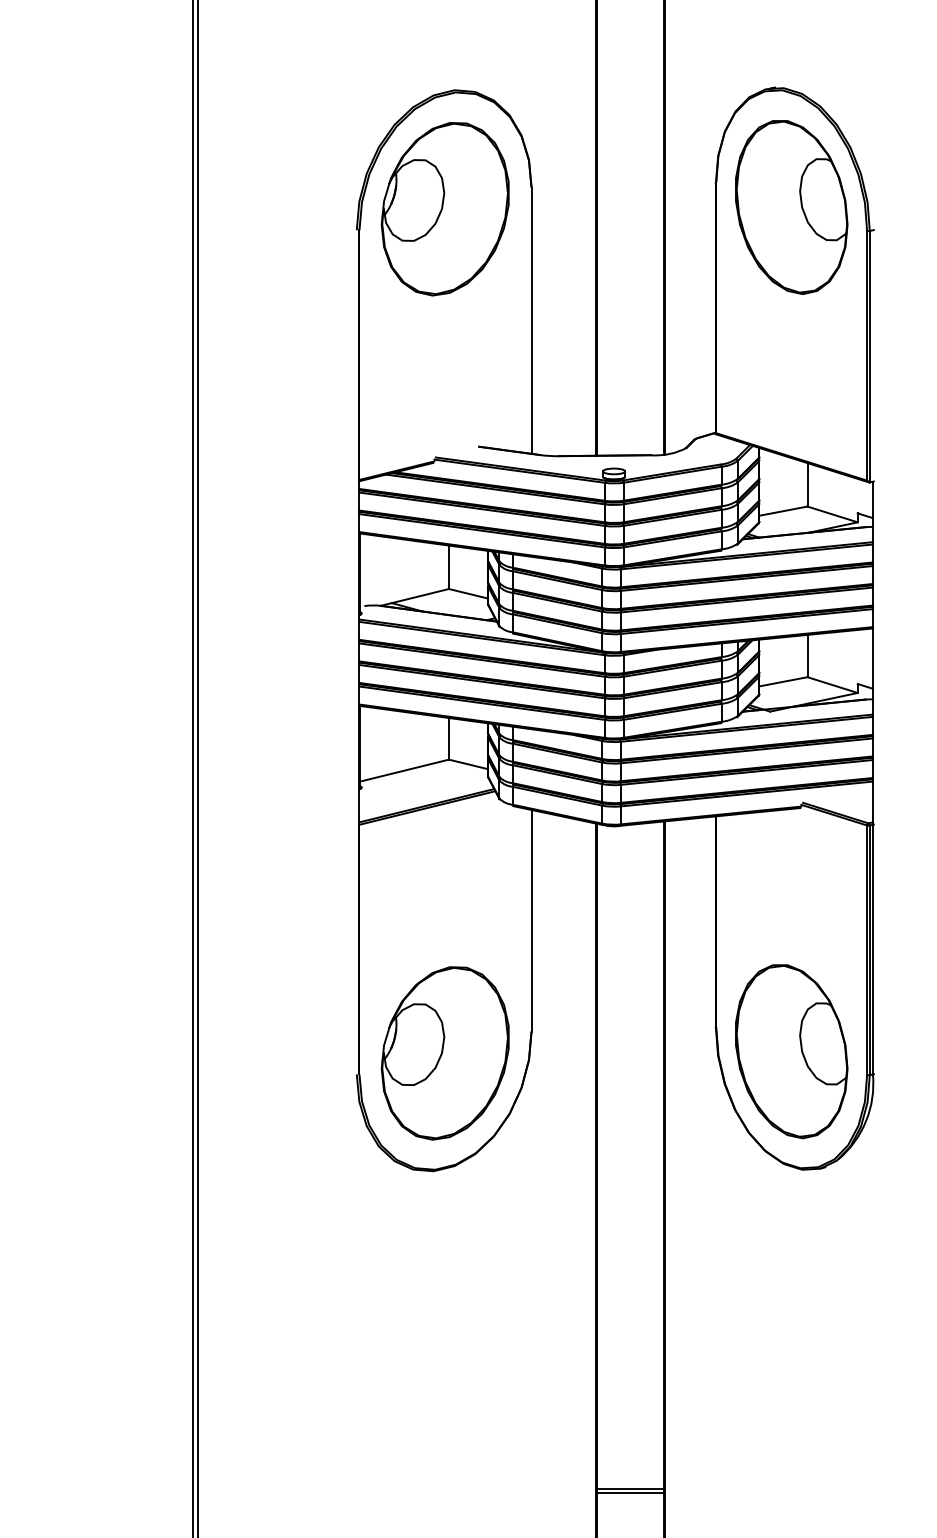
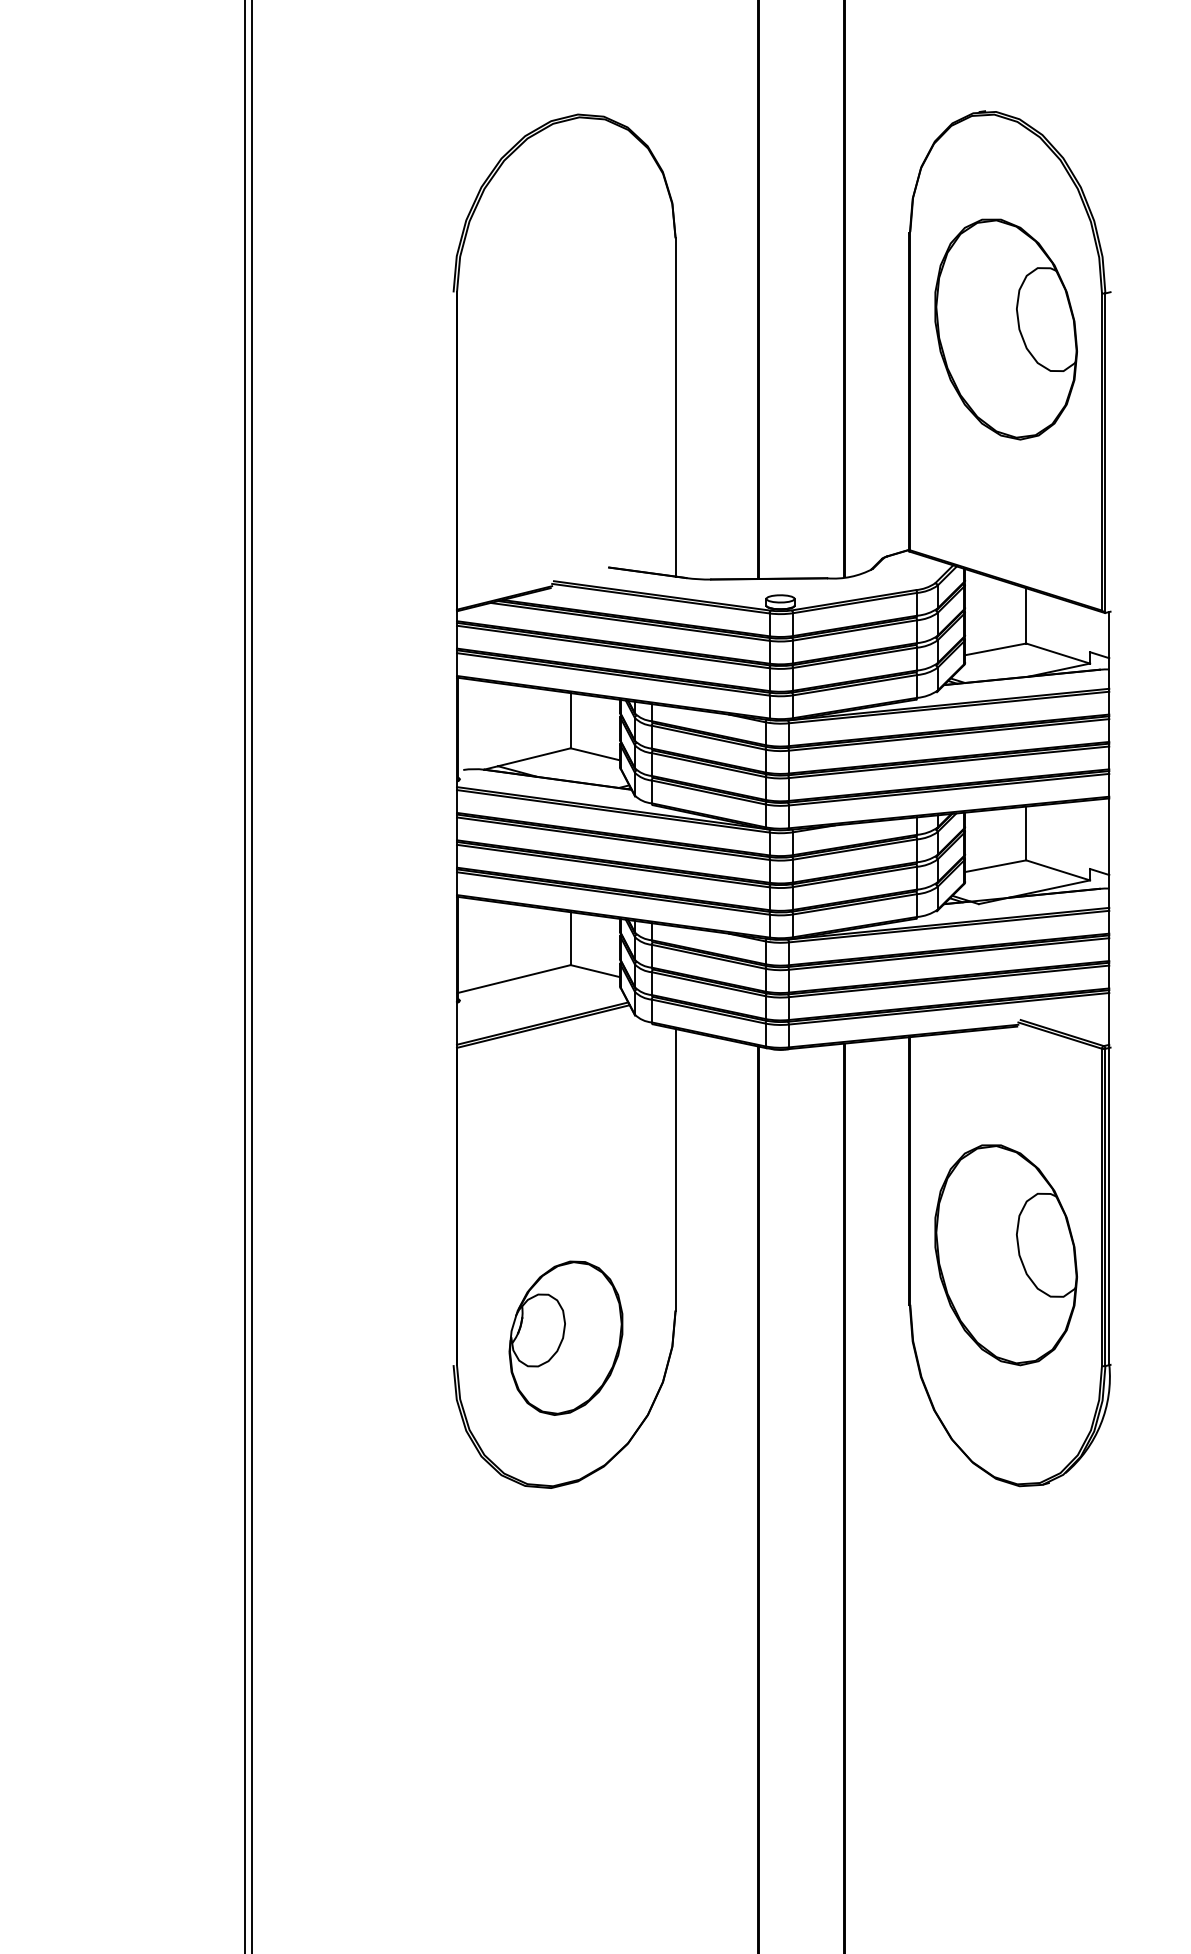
part: (791, 207) -> (1005, 329), moved
part: (444, 209) -> (565, 265), removed
part: (791, 1051) -> (1005, 1255), moved
part: (444, 1052) -> (565, 1337), size x0.7
line: (630, 1488) -> (801, 1891), removed
line: (630, 1492) -> (801, 1896), removed

